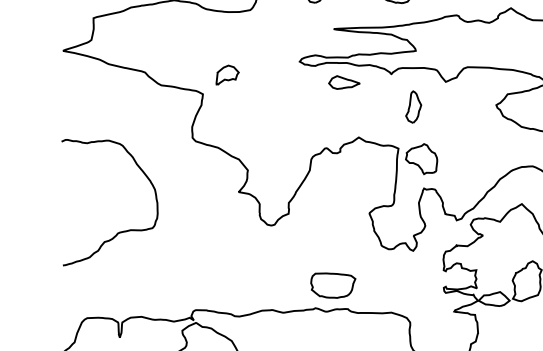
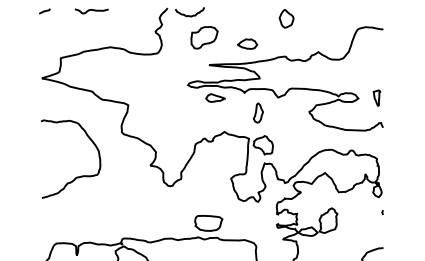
part: (227, 75) -> (143, 93), removed
curve: (119, 230) -> (76, 176), moved

